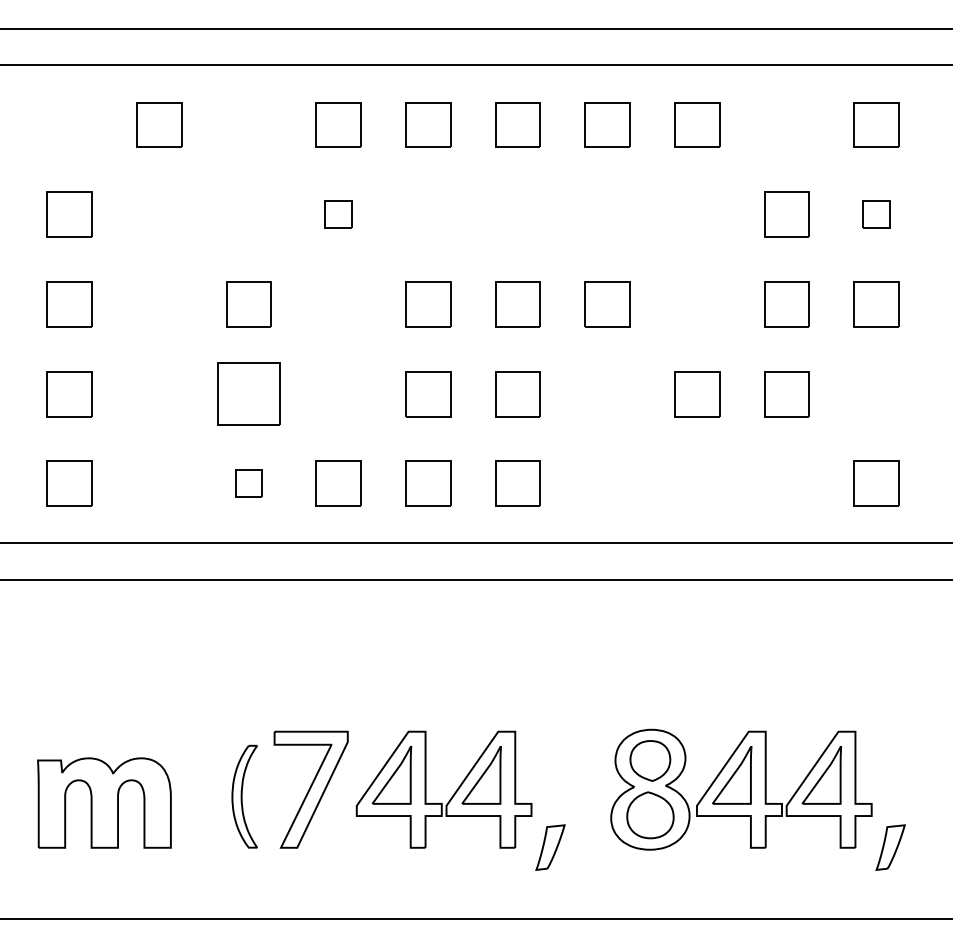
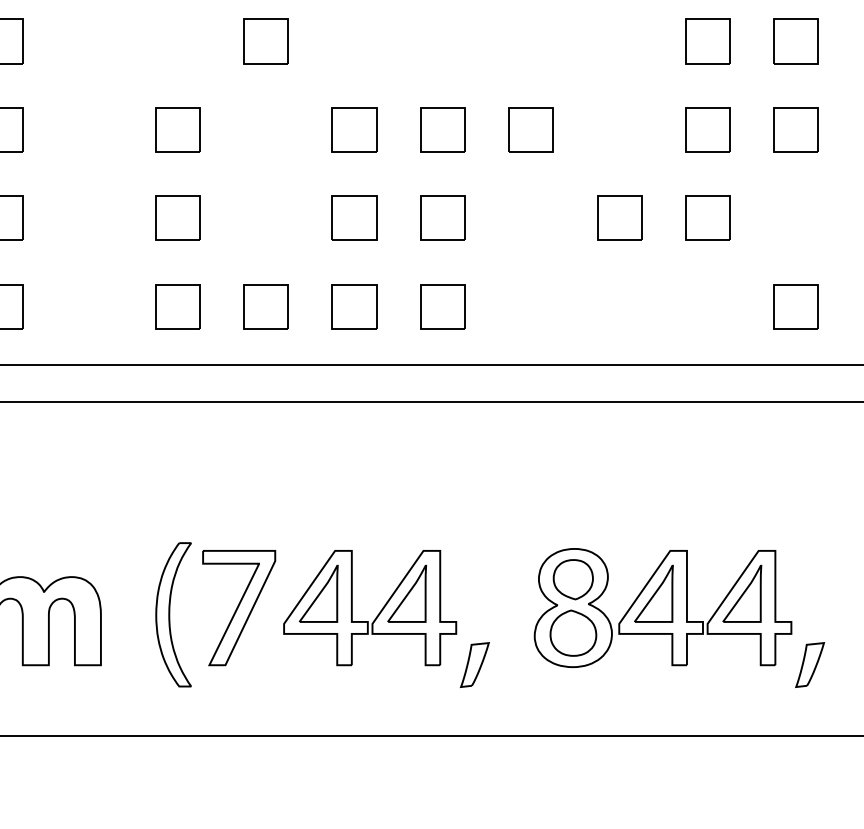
part: (338, 214) -> (266, 41), size x1.67
part: (876, 214) -> (796, 41), size x1.67
part: (248, 394) -> (177, 218), size x0.71
part: (248, 483) -> (177, 306), size x1.67
part: (244, 796) -> (173, 614), size x1.43

